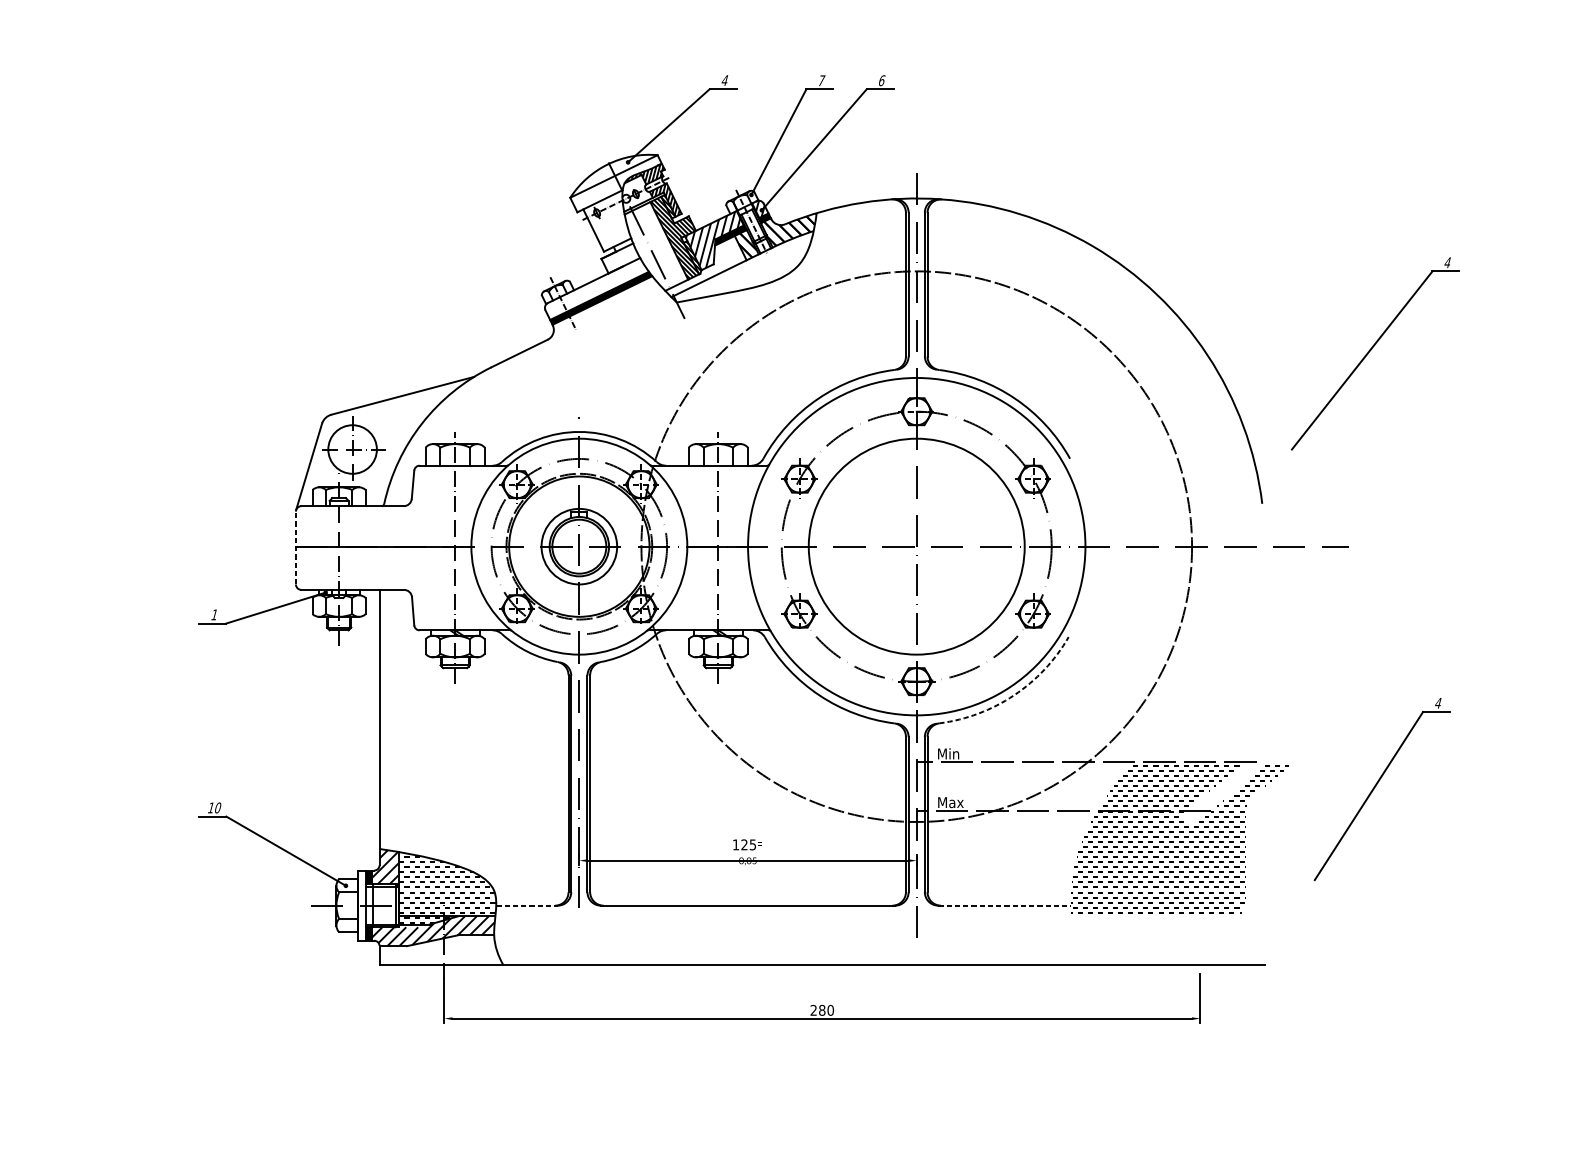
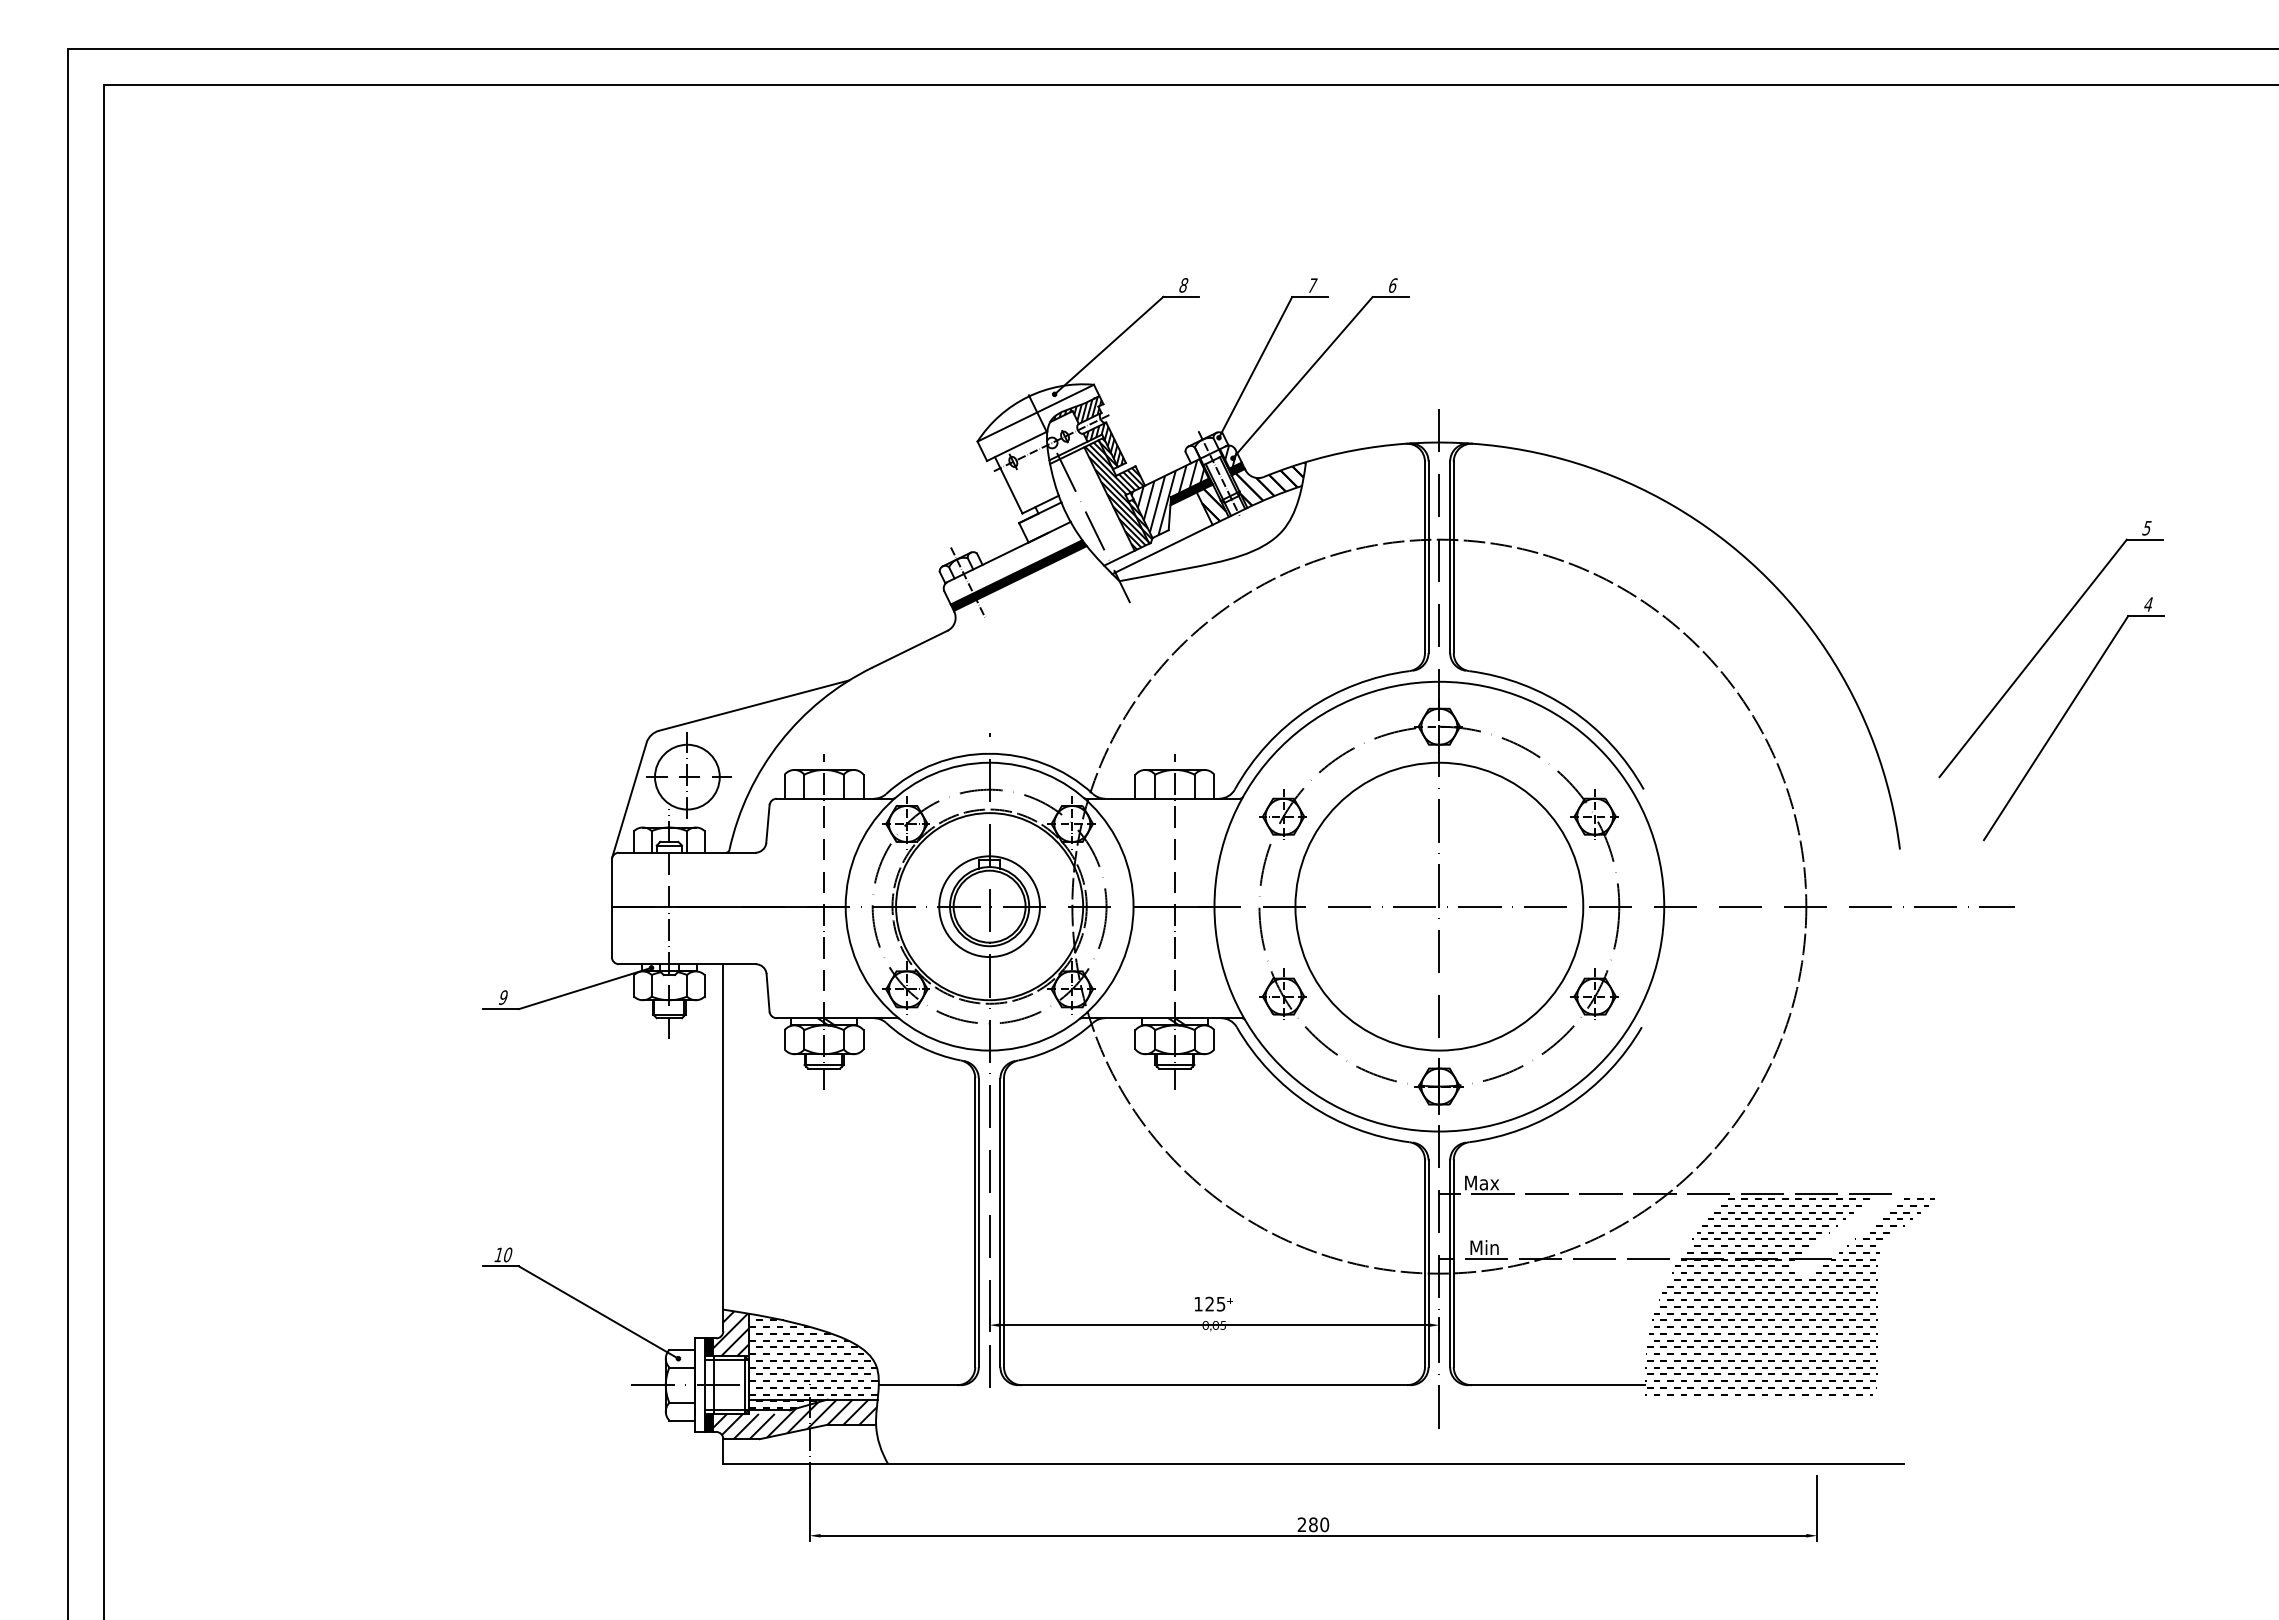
text: (724, 80) -> (1183, 285), 4 -> 8
text: (1447, 262) -> (2146, 528), 4 -> 5
line: (295, 548) -> (611, 908), dashed -> solid
text: (214, 614) -> (503, 997), 1 -> 9
arc: (1014, 695) -> (1569, 1104), dashed -> solid
text: (948, 753) -> (1481, 1182), Min -> Max
part: (1375, 786) -> (2065, 715), moved
text: (950, 802) -> (1484, 1247), Max -> Min
line: (526, 905) -> (919, 1385), dashed -> solid
line: (1004, 905) -> (1556, 1385), dashed -> solid

